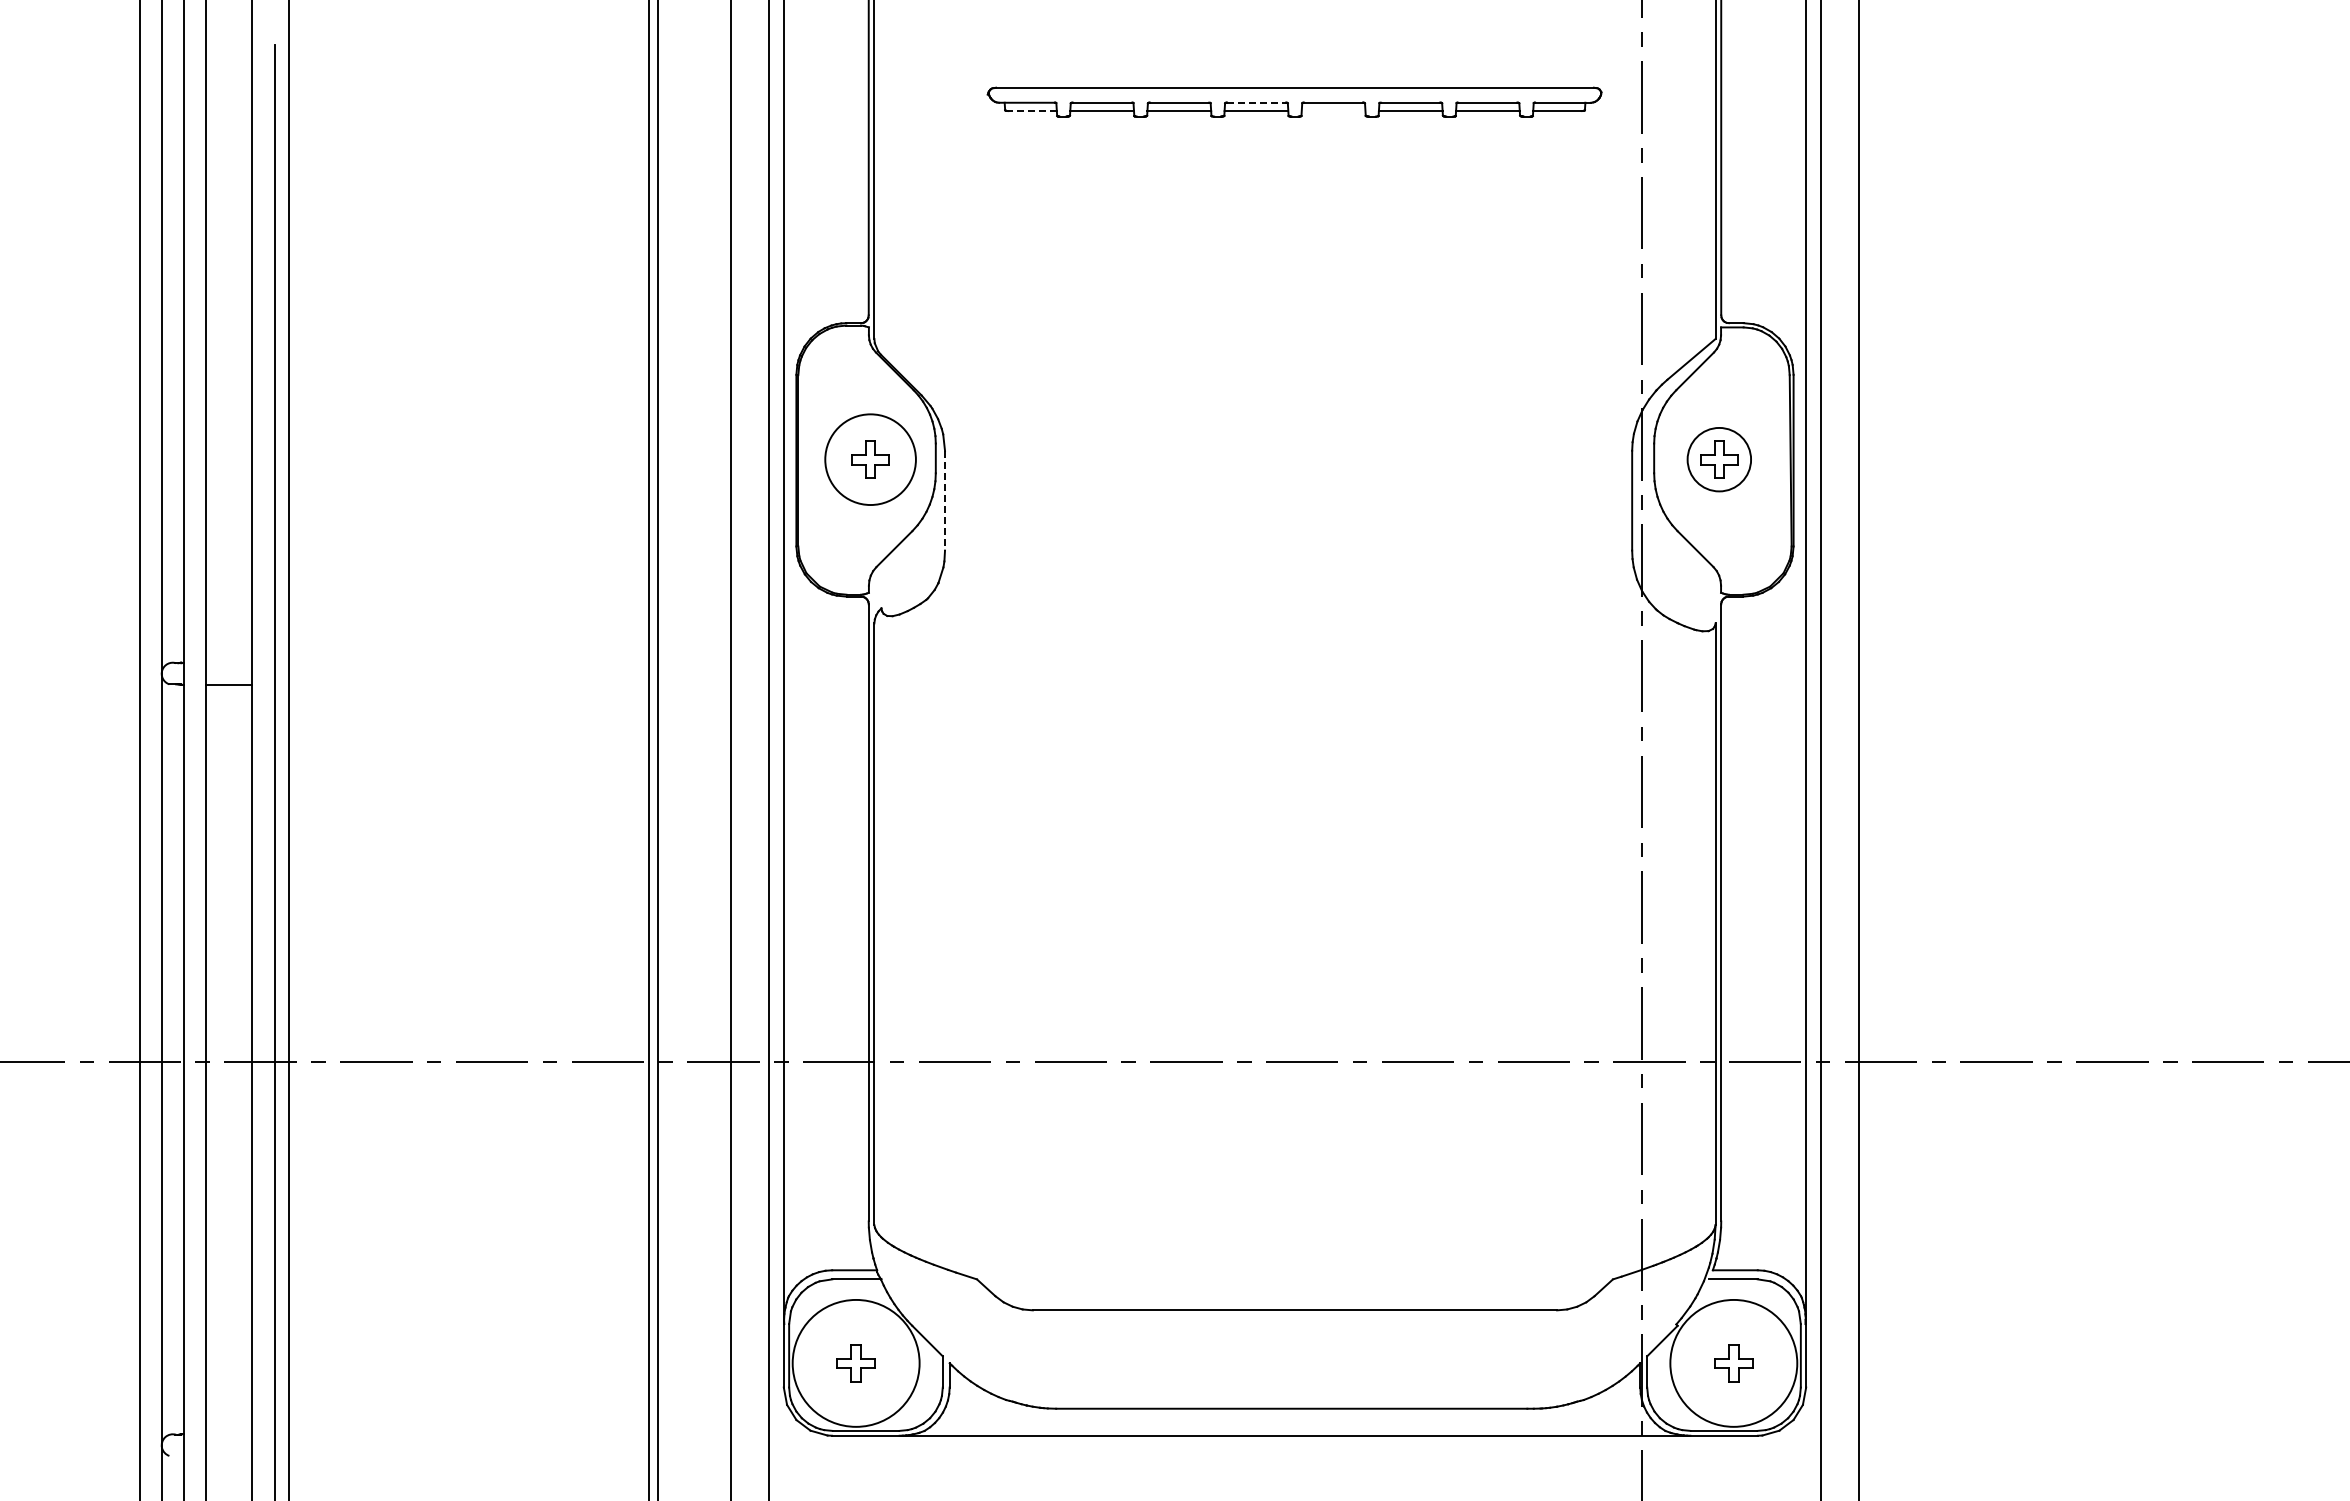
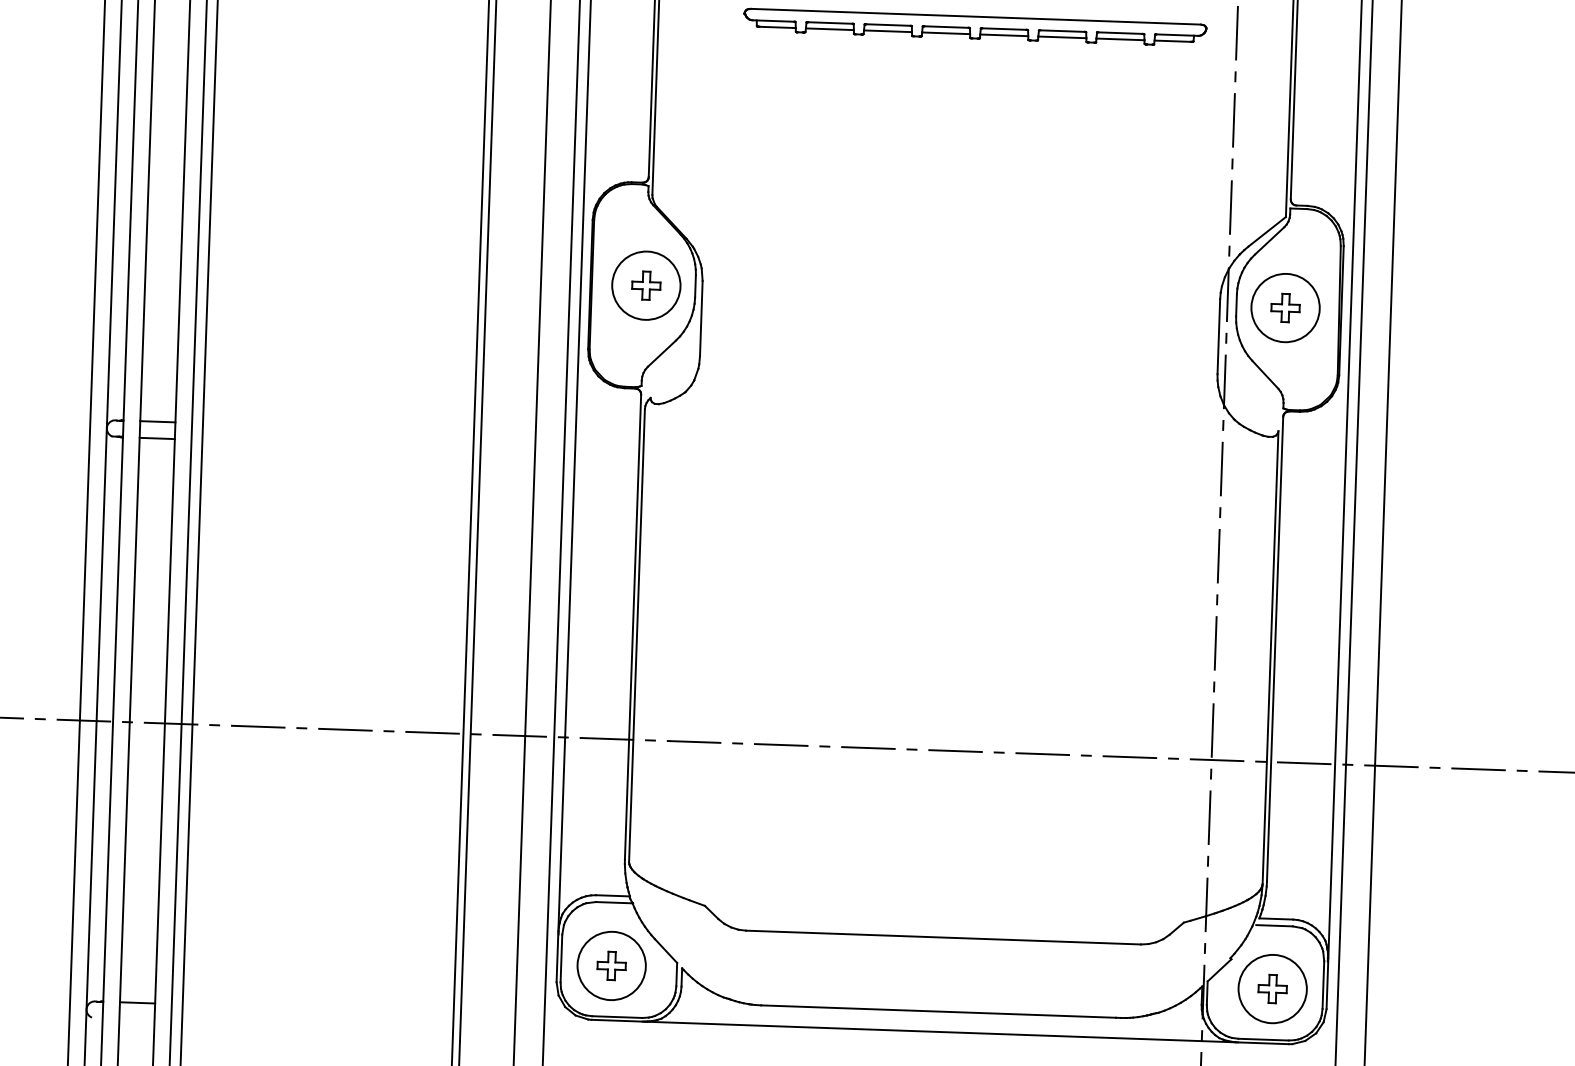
line: (1257, 102) -> (947, 26), dashed -> solid
line: (1032, 111) -> (777, 27), dashed -> solid
line: (1333, 111) -> (1004, 35), added
circle: (1719, 459) -> (1285, 307), size x1.43
line: (945, 500) -> (701, 318), dashed -> solid
line: (228, 662) -> (157, 421), added
circle: (855, 1363) -> (611, 966), size x0.71
circle: (1733, 1363) -> (1272, 989), size x0.71
line: (228, 1434) -> (137, 1003), added

